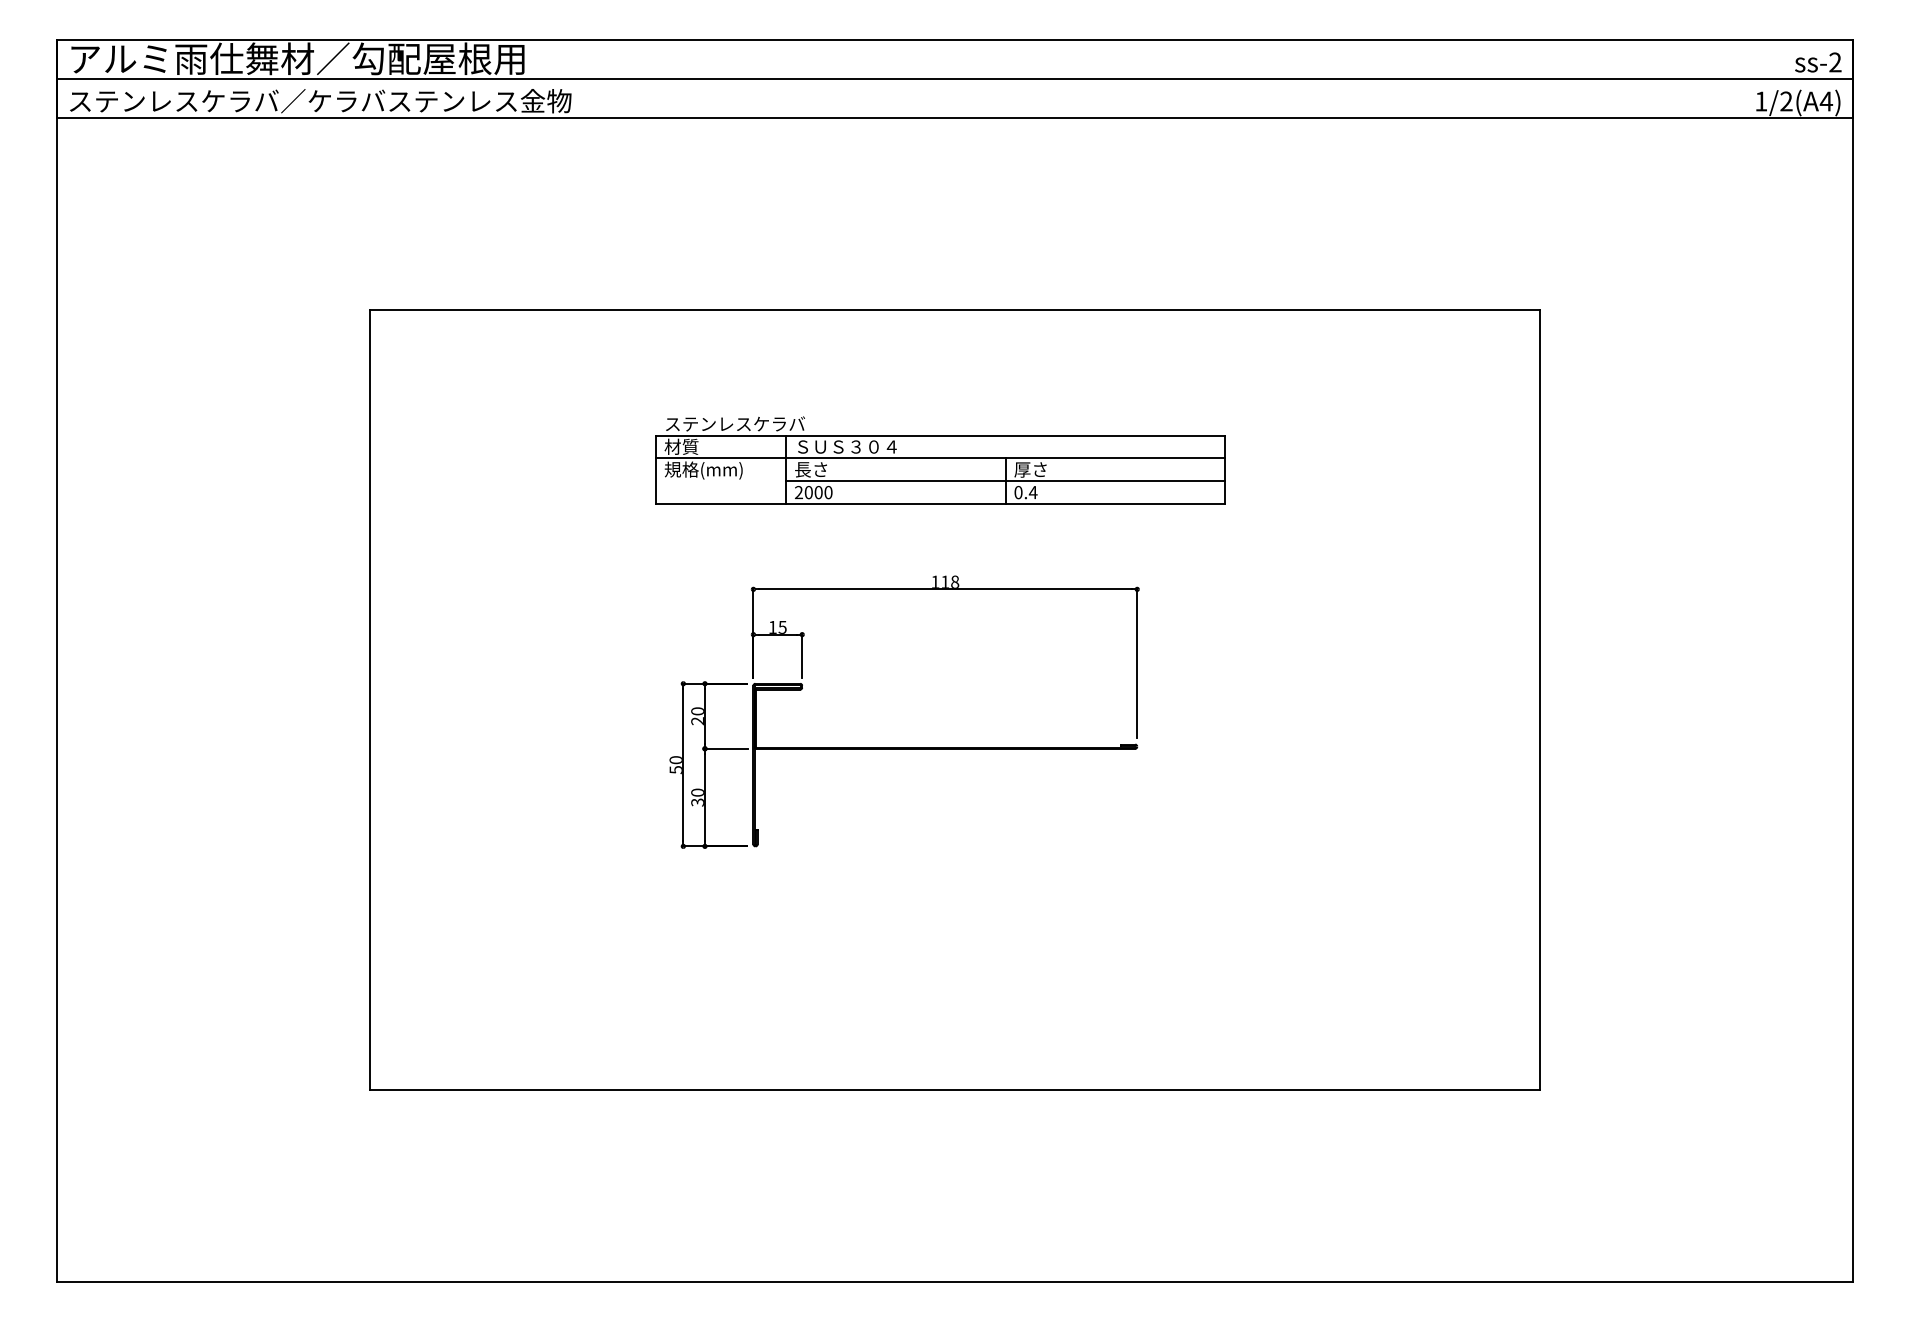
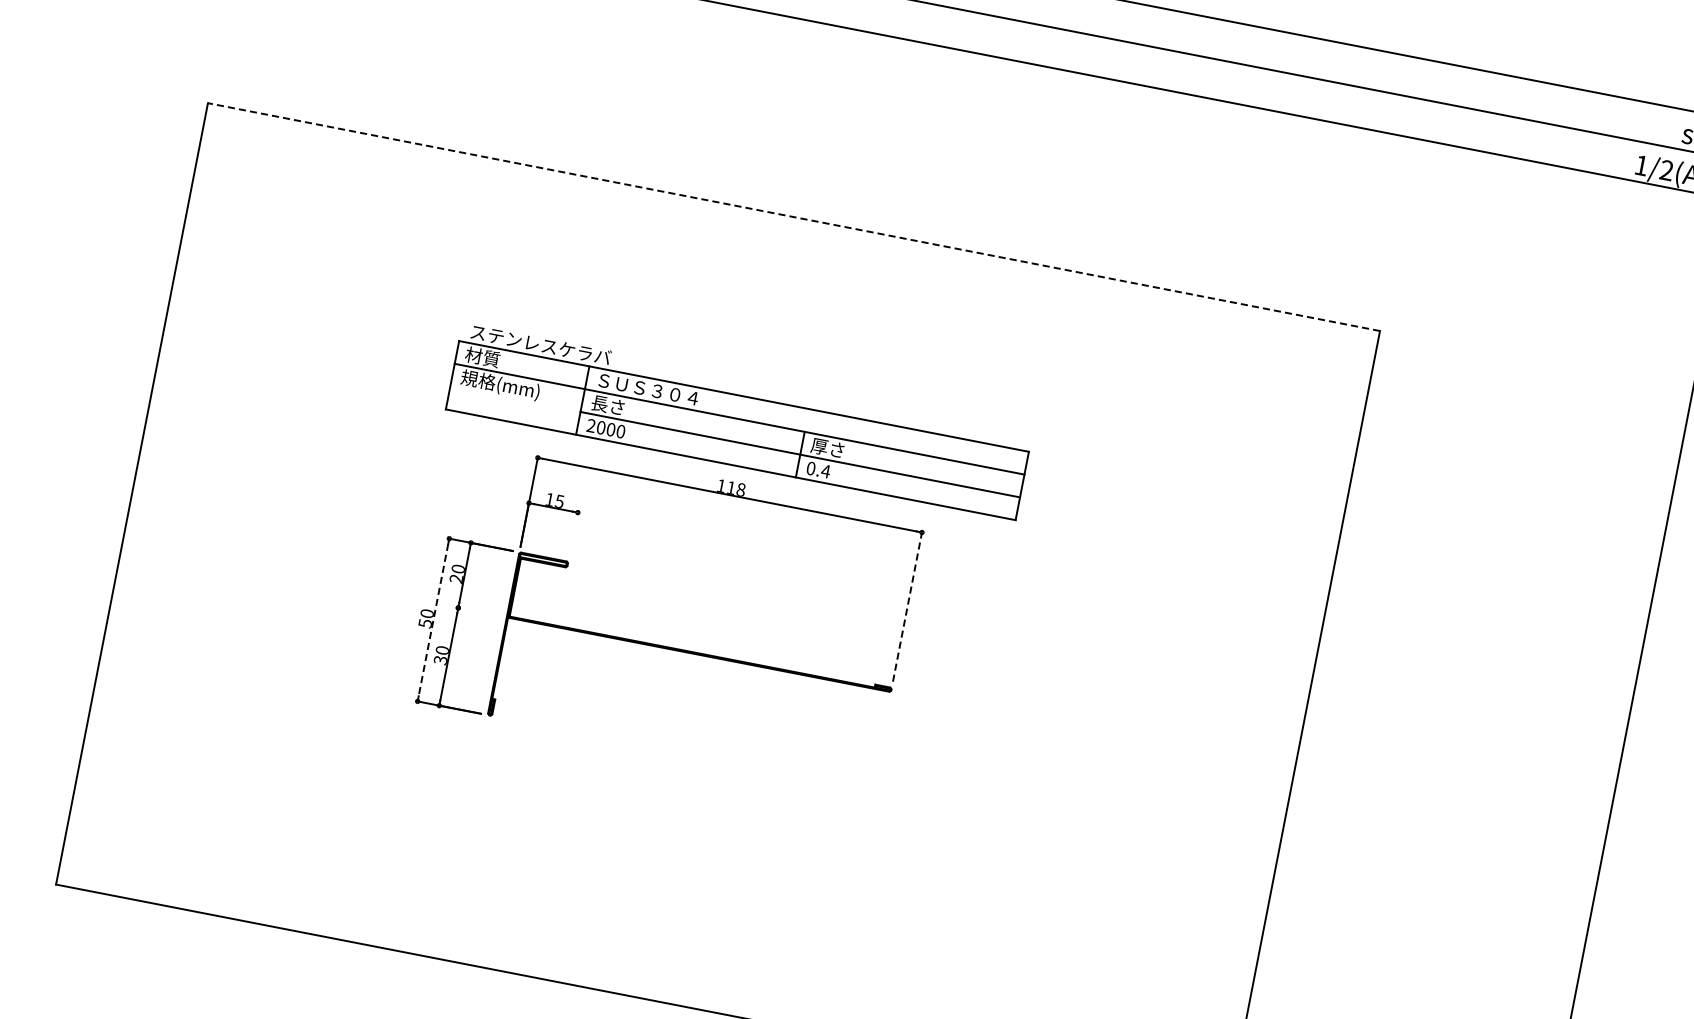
line: (954, 309) -> (793, 216), solid -> dashed
part: (940, 460) -> (739, 421), moved
line: (802, 656) -> (573, 534), removed
line: (1137, 663) -> (907, 606), solid -> dashed
line: (726, 748) -> (479, 611), removed
line: (683, 765) -> (433, 620), solid -> dashed

